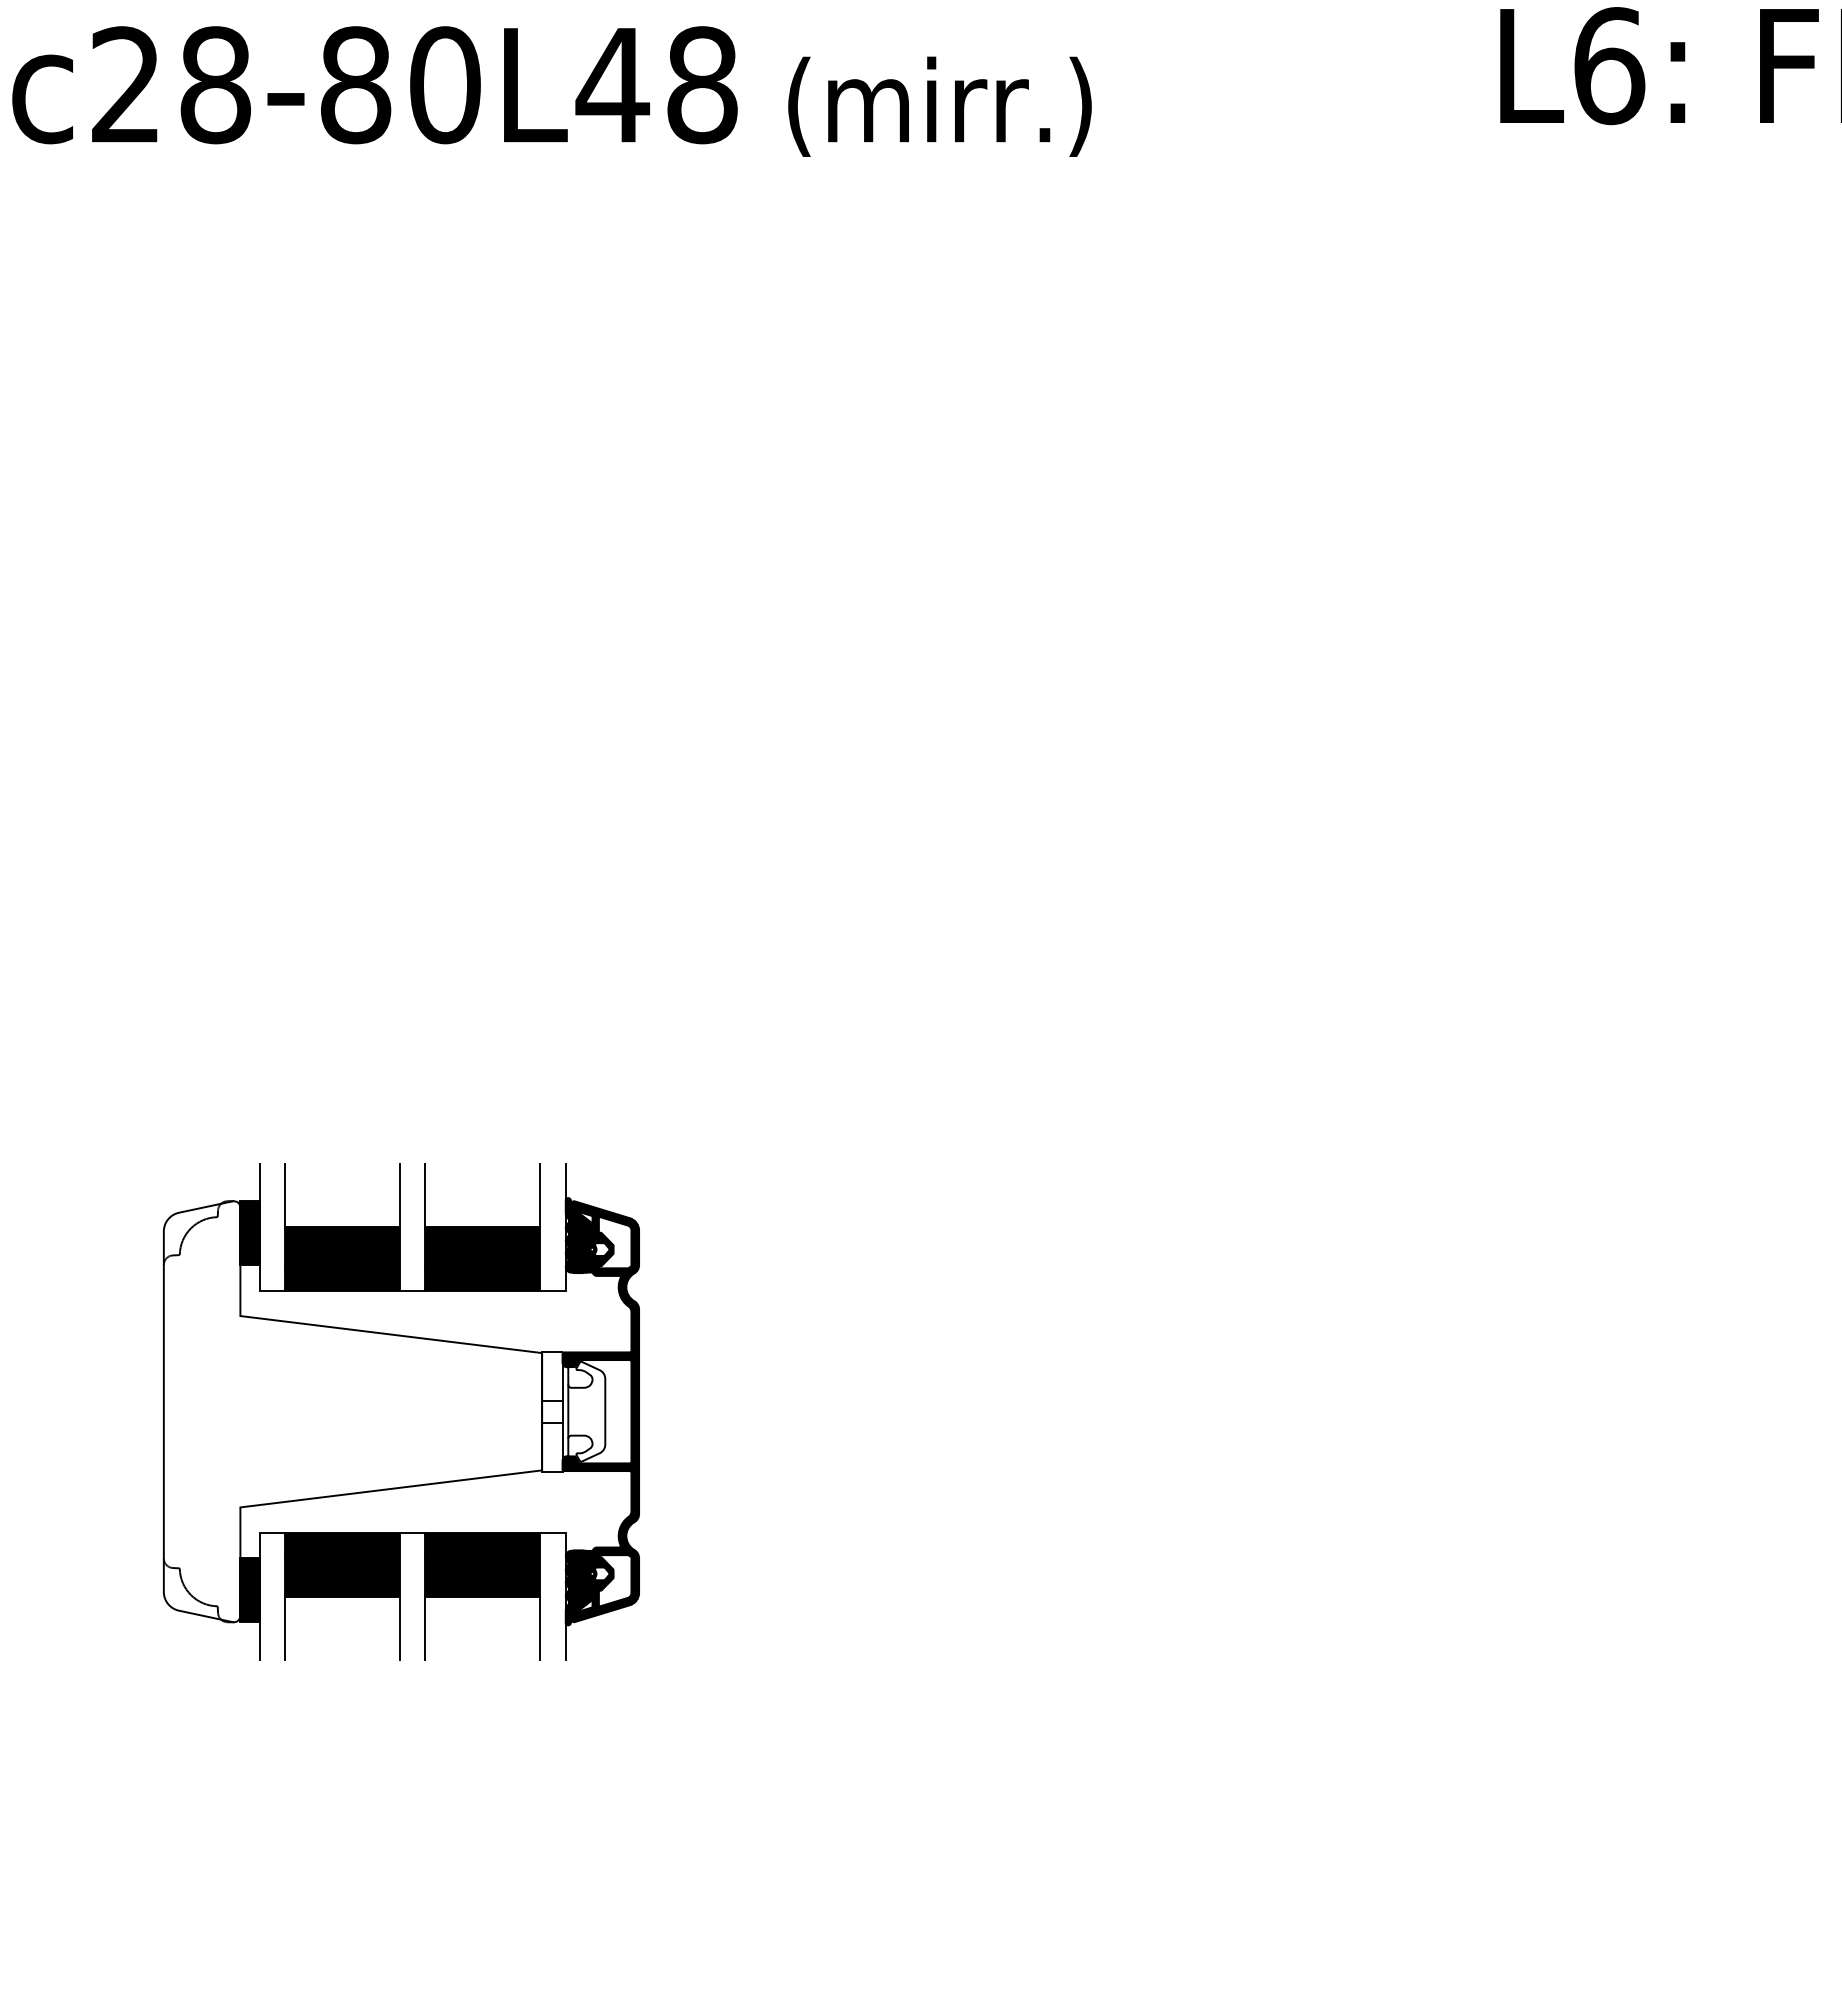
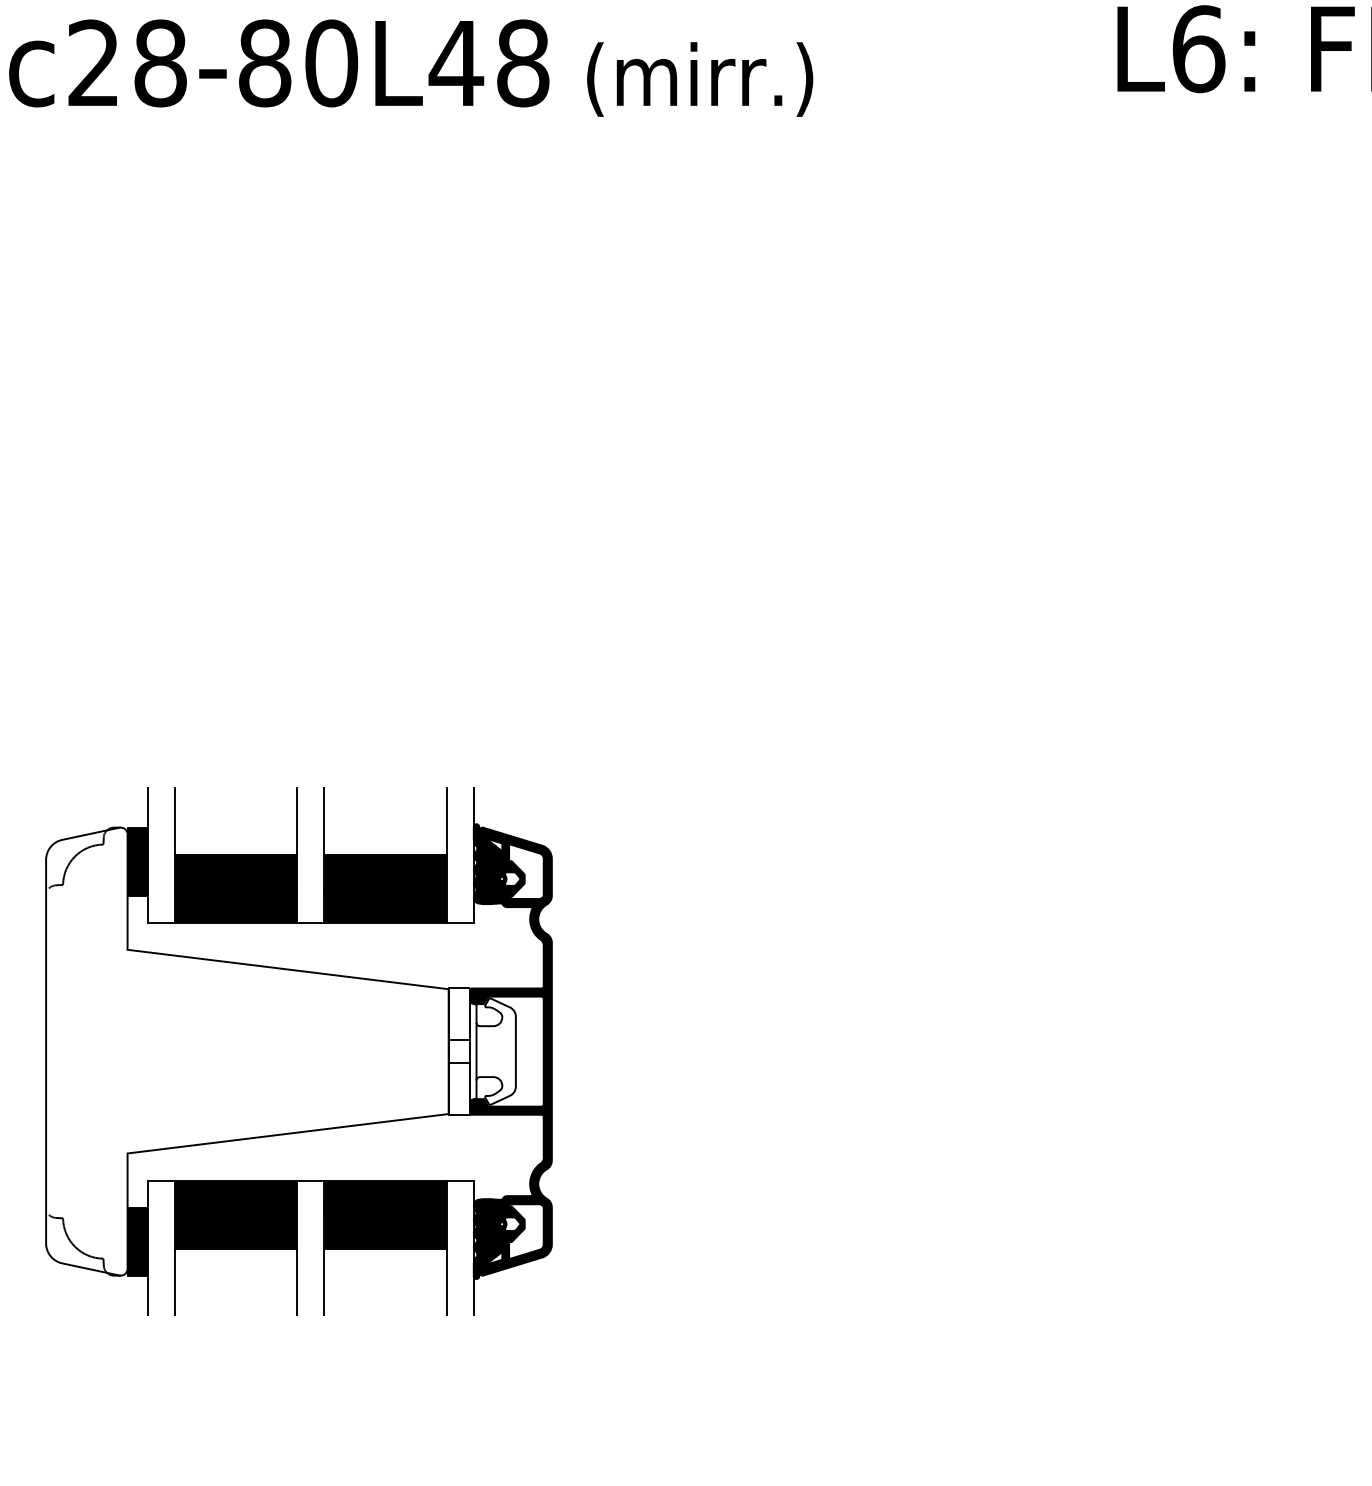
part: (401, 1411) -> (299, 1051), size x1.43

